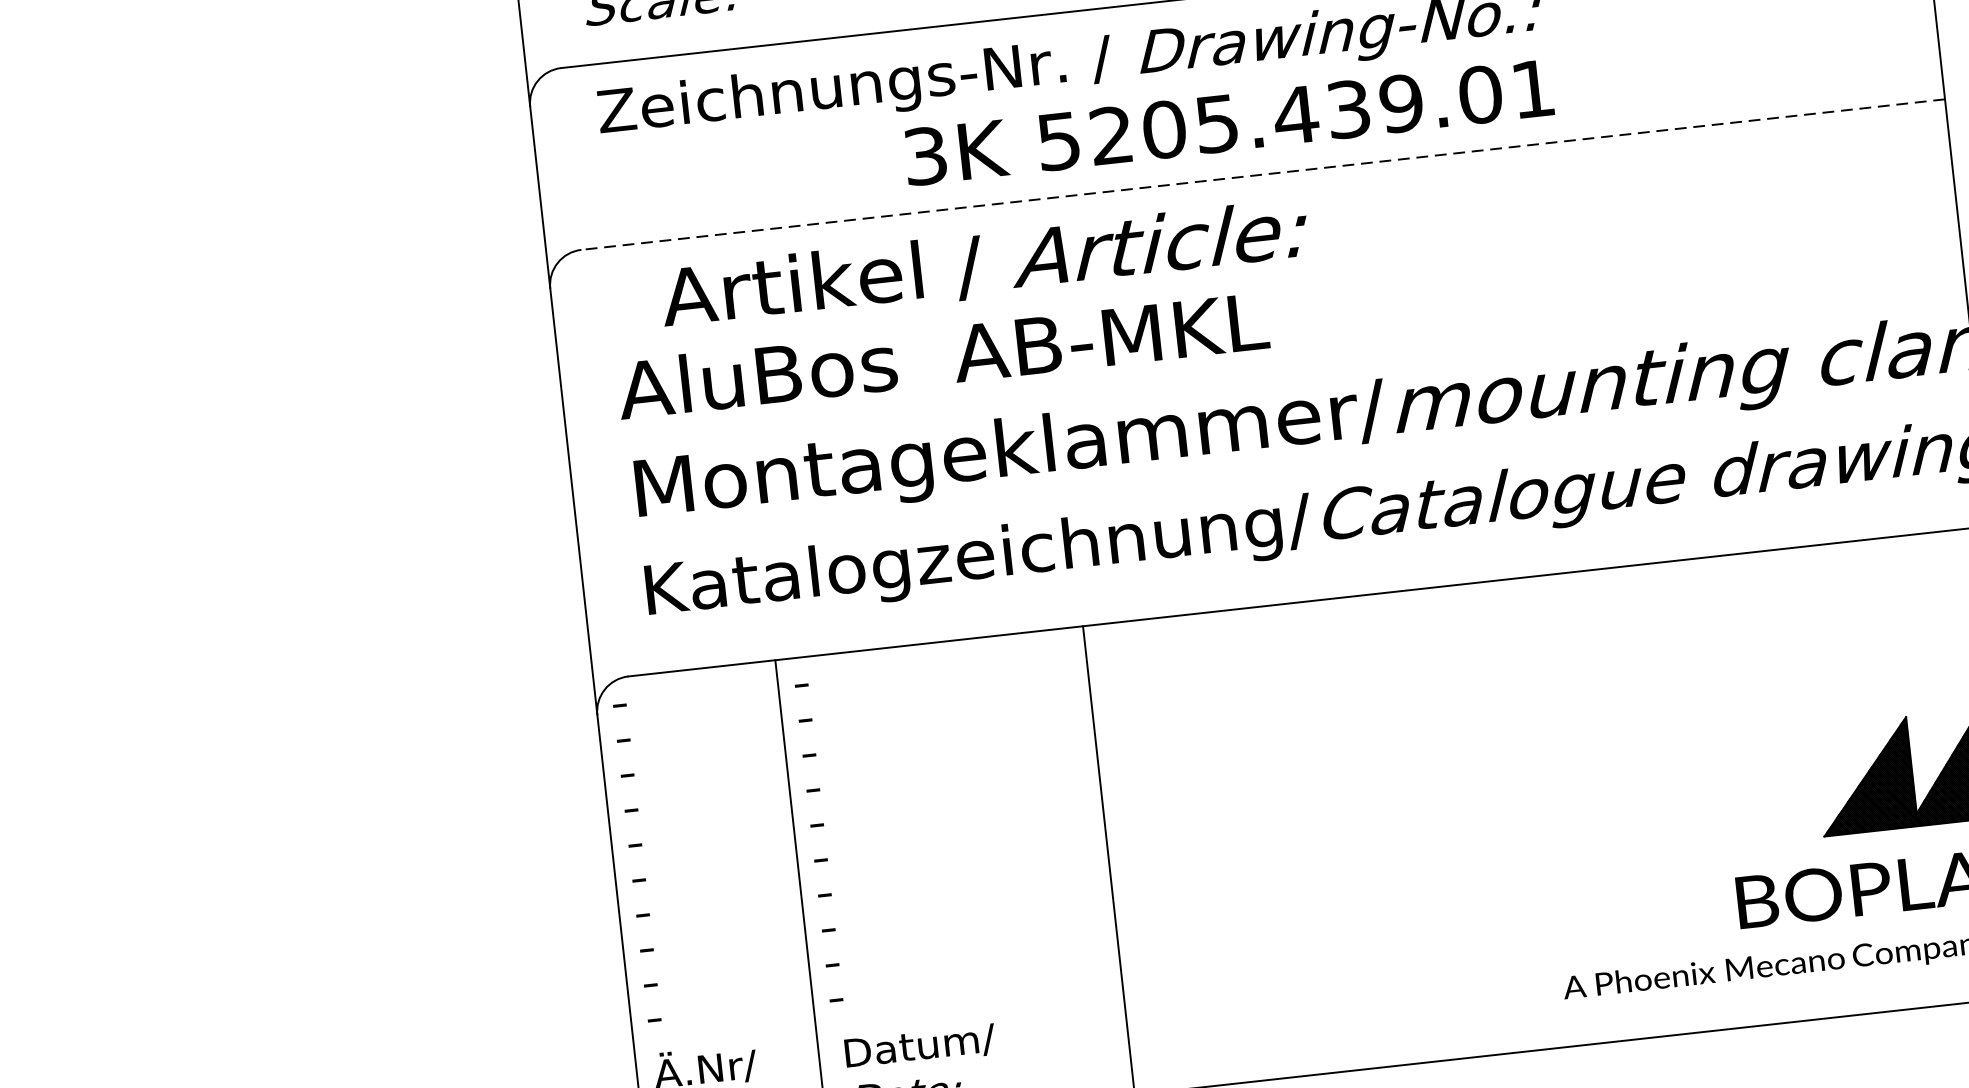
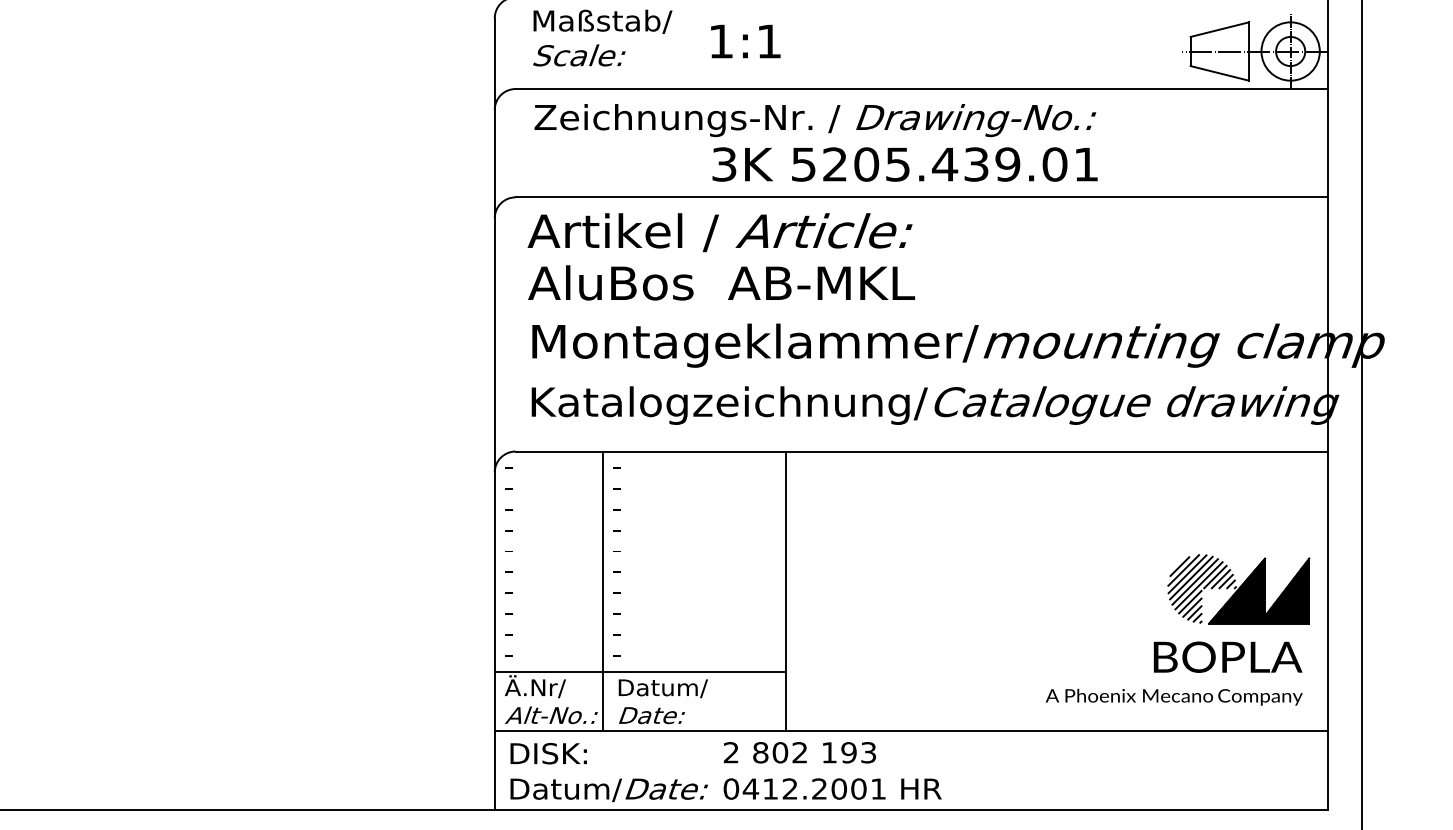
line: (1262, 174) -> (921, 197), dashed -> solid
text: (983, 265) -> (719, 232), moved
hatch: (1804, 779) -> (1201, 588), added
line: (879, 1024) -> (640, 672), added

